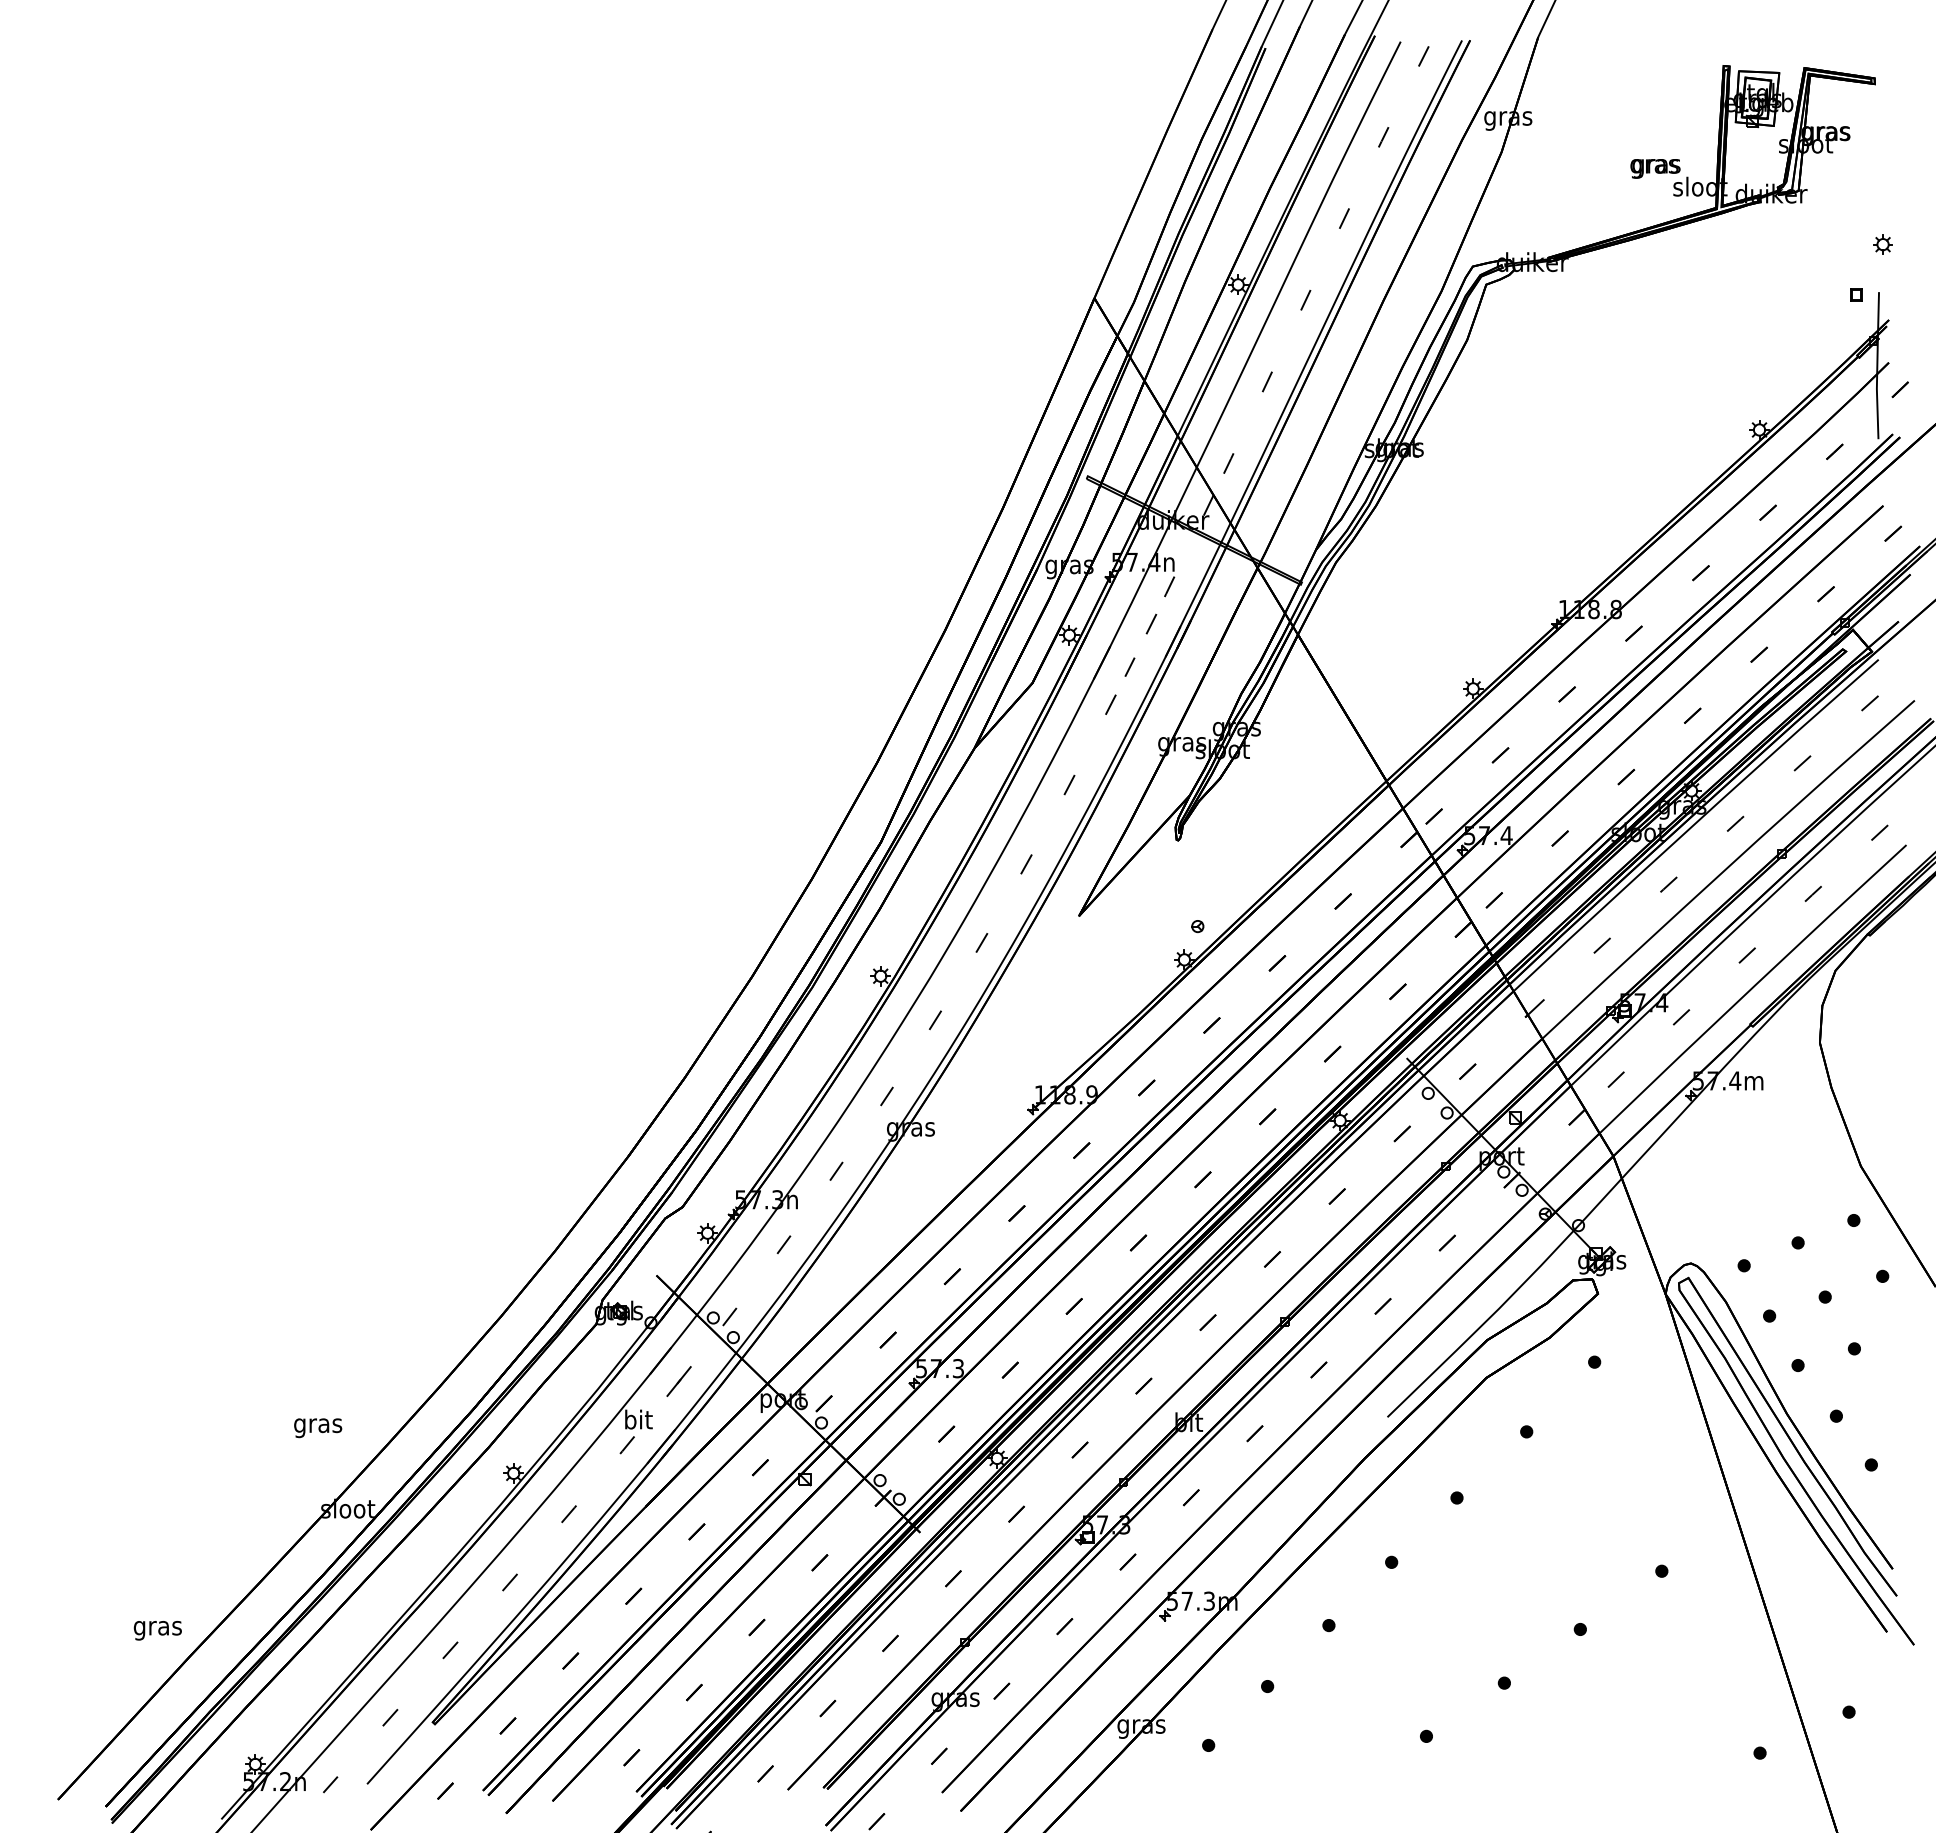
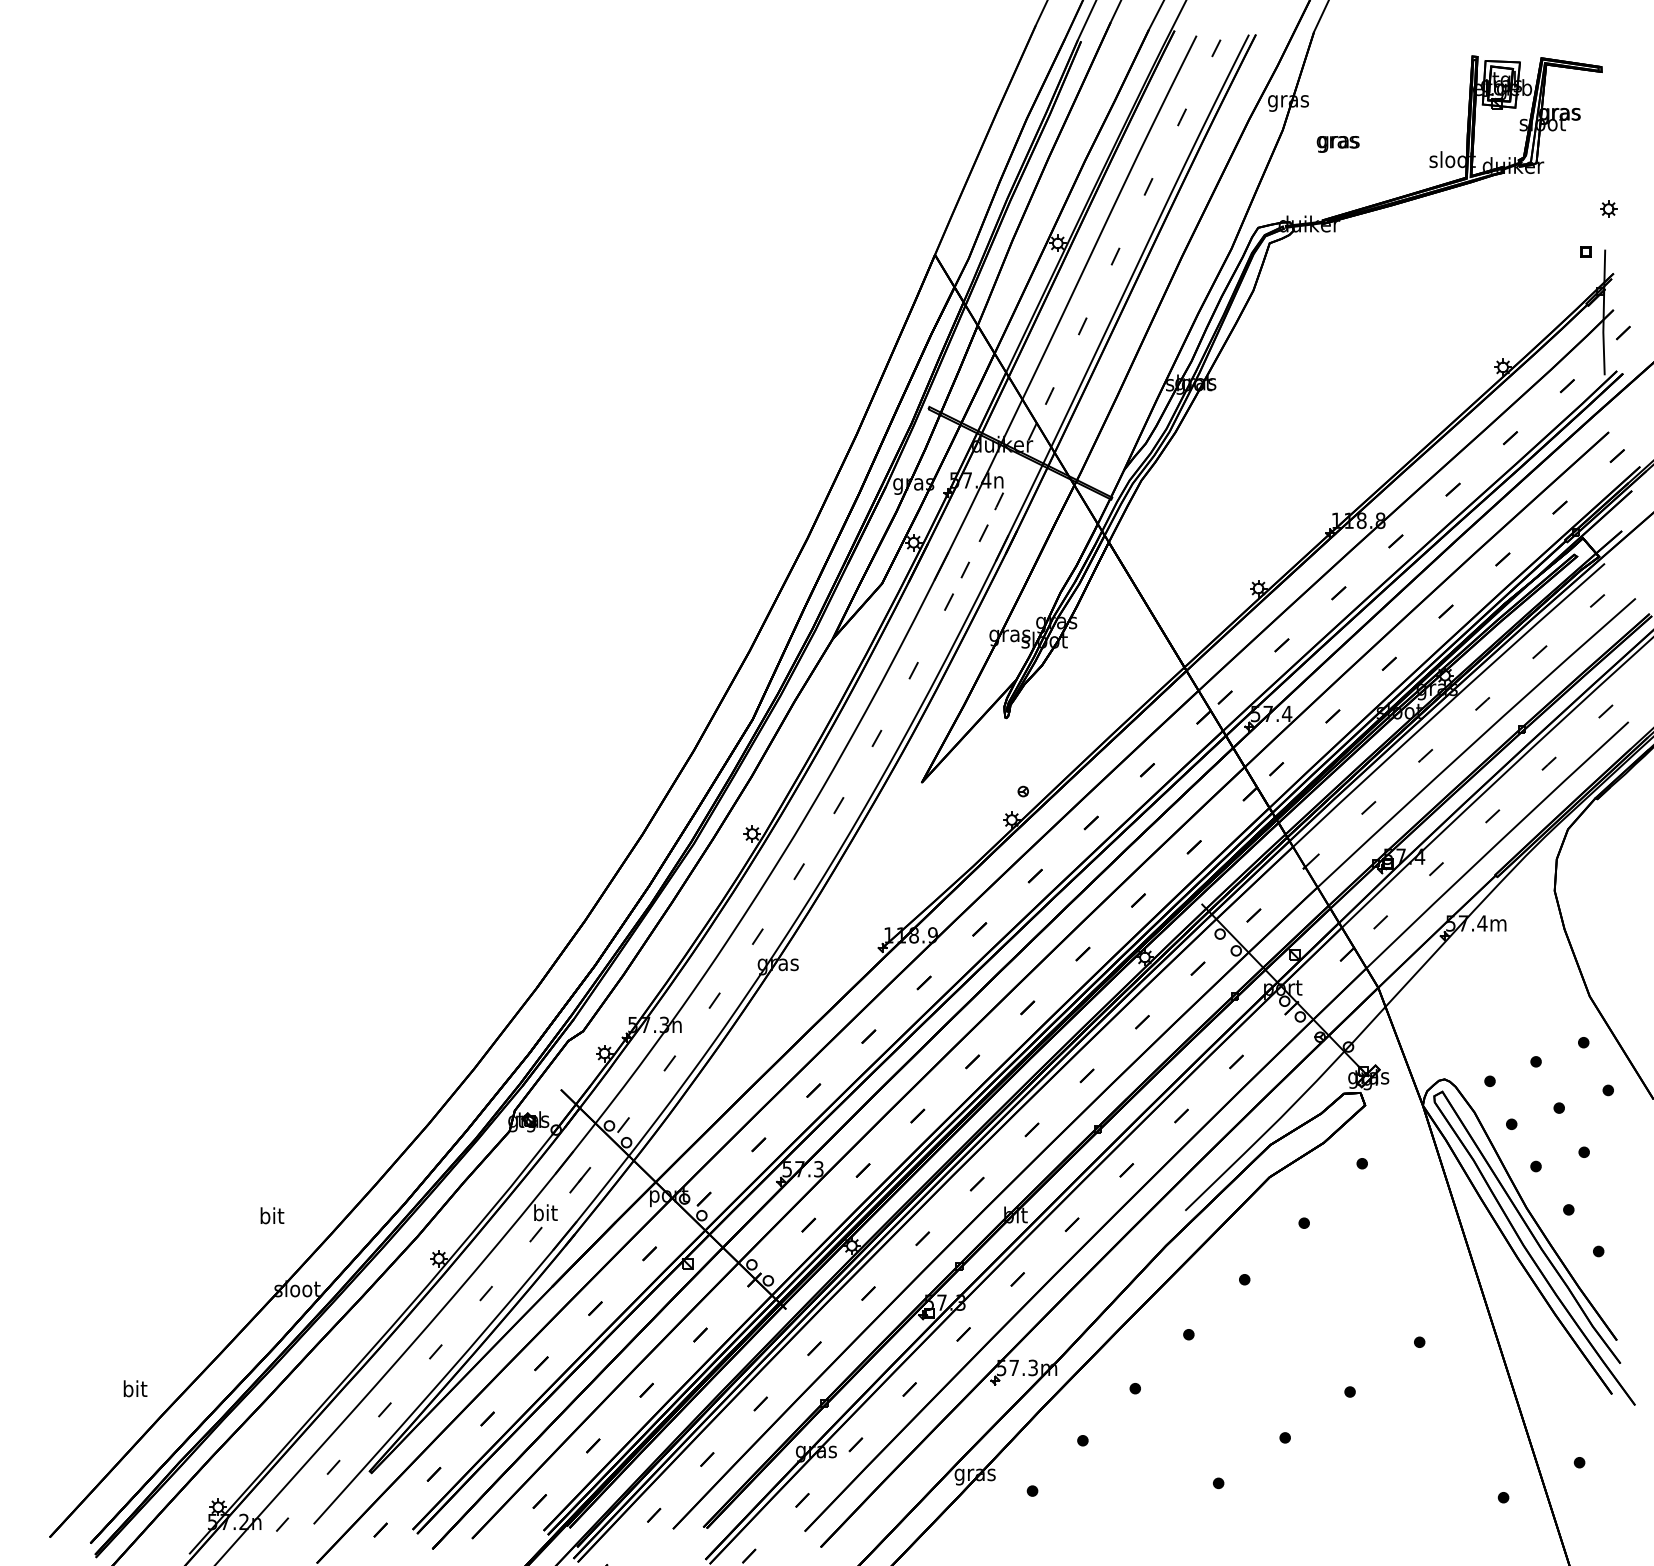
text: (1655, 168) -> (1338, 144), moved
text: (318, 1425) -> (272, 1217), gras -> bit
text: (157, 1627) -> (134, 1390), gras -> bit

